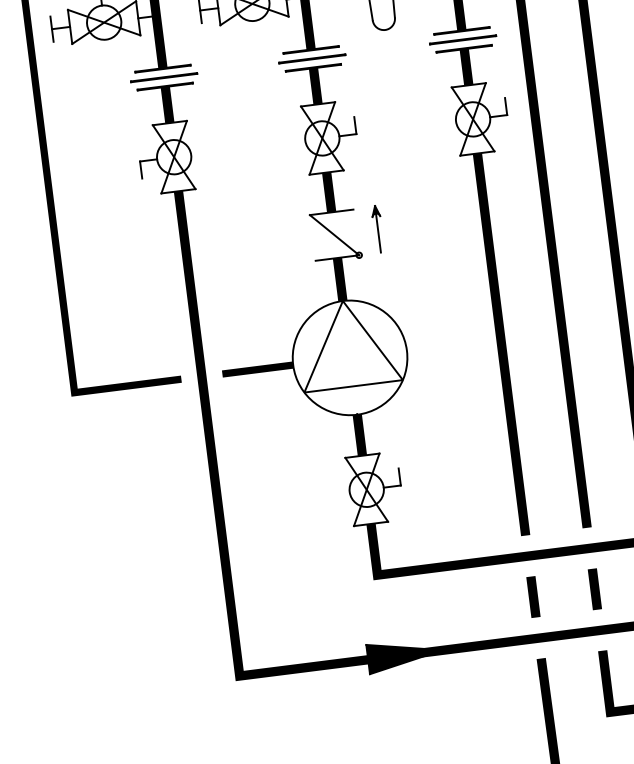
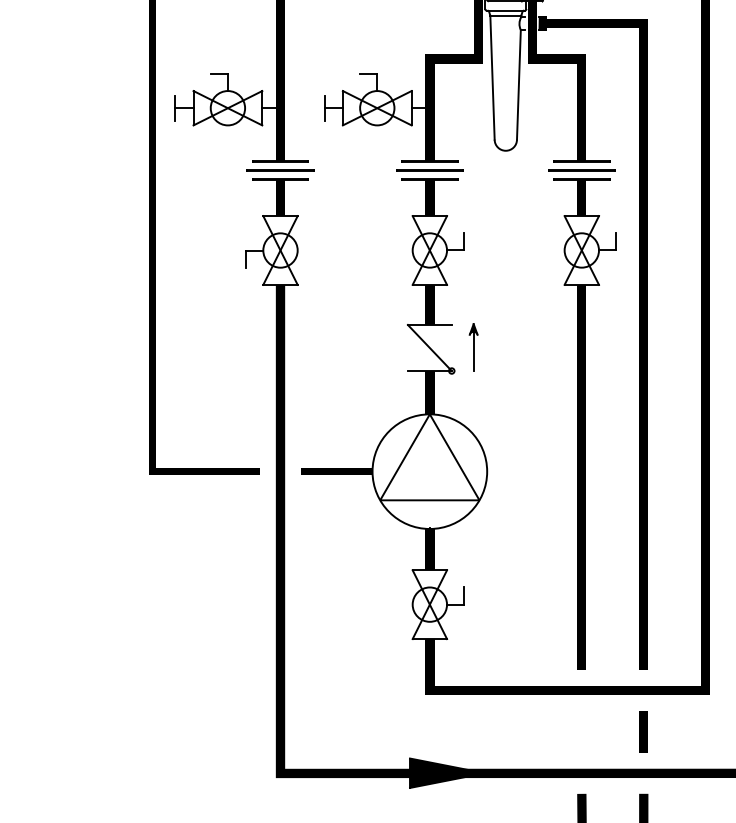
line: (533, 596) -> (581, 731), removed

